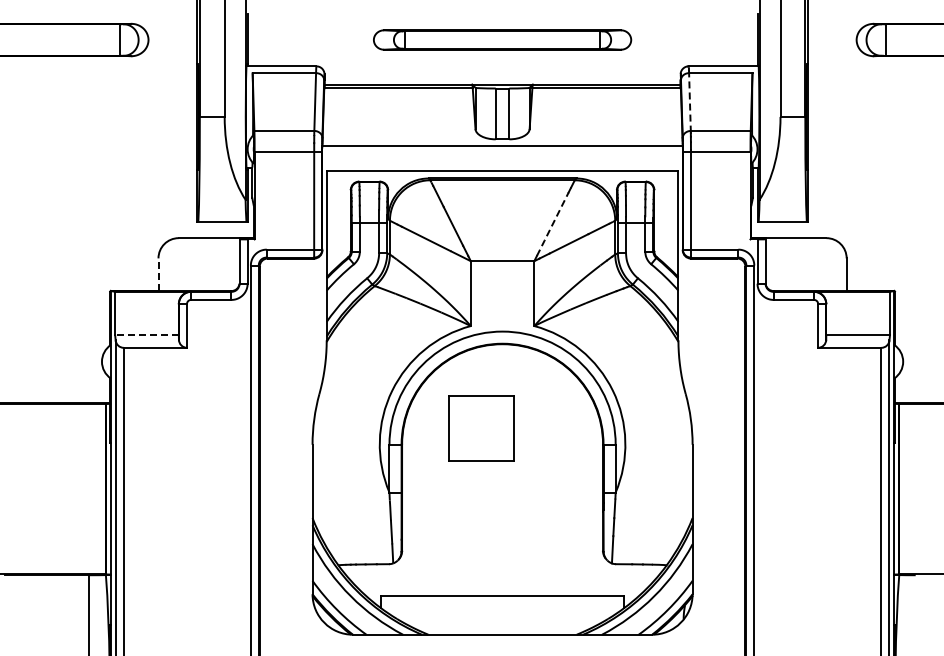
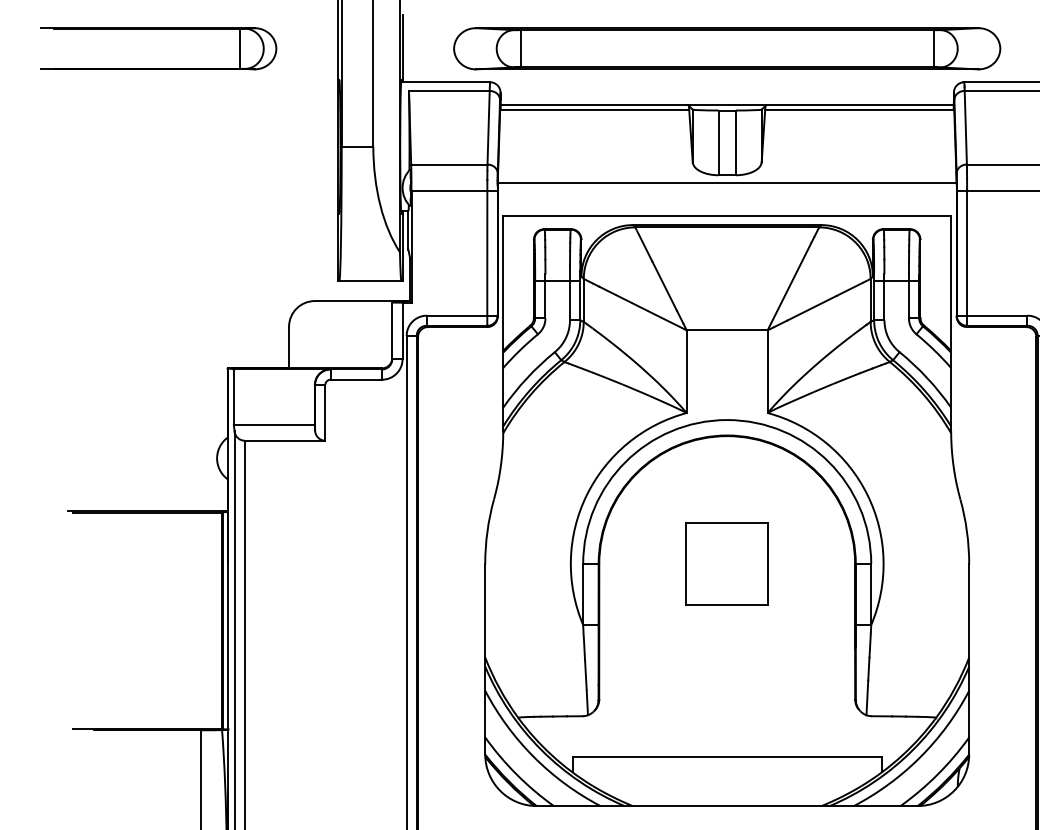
part: (502, 39) -> (727, 48), size x1.67
line: (689, 101) -> (965, 127), dashed -> solid
line: (552, 224) -> (790, 283), dashed -> solid
line: (158, 274) -> (289, 347), dashed -> solid
line: (147, 335) -> (275, 425), dashed -> solid
part: (481, 428) -> (727, 563), moved

